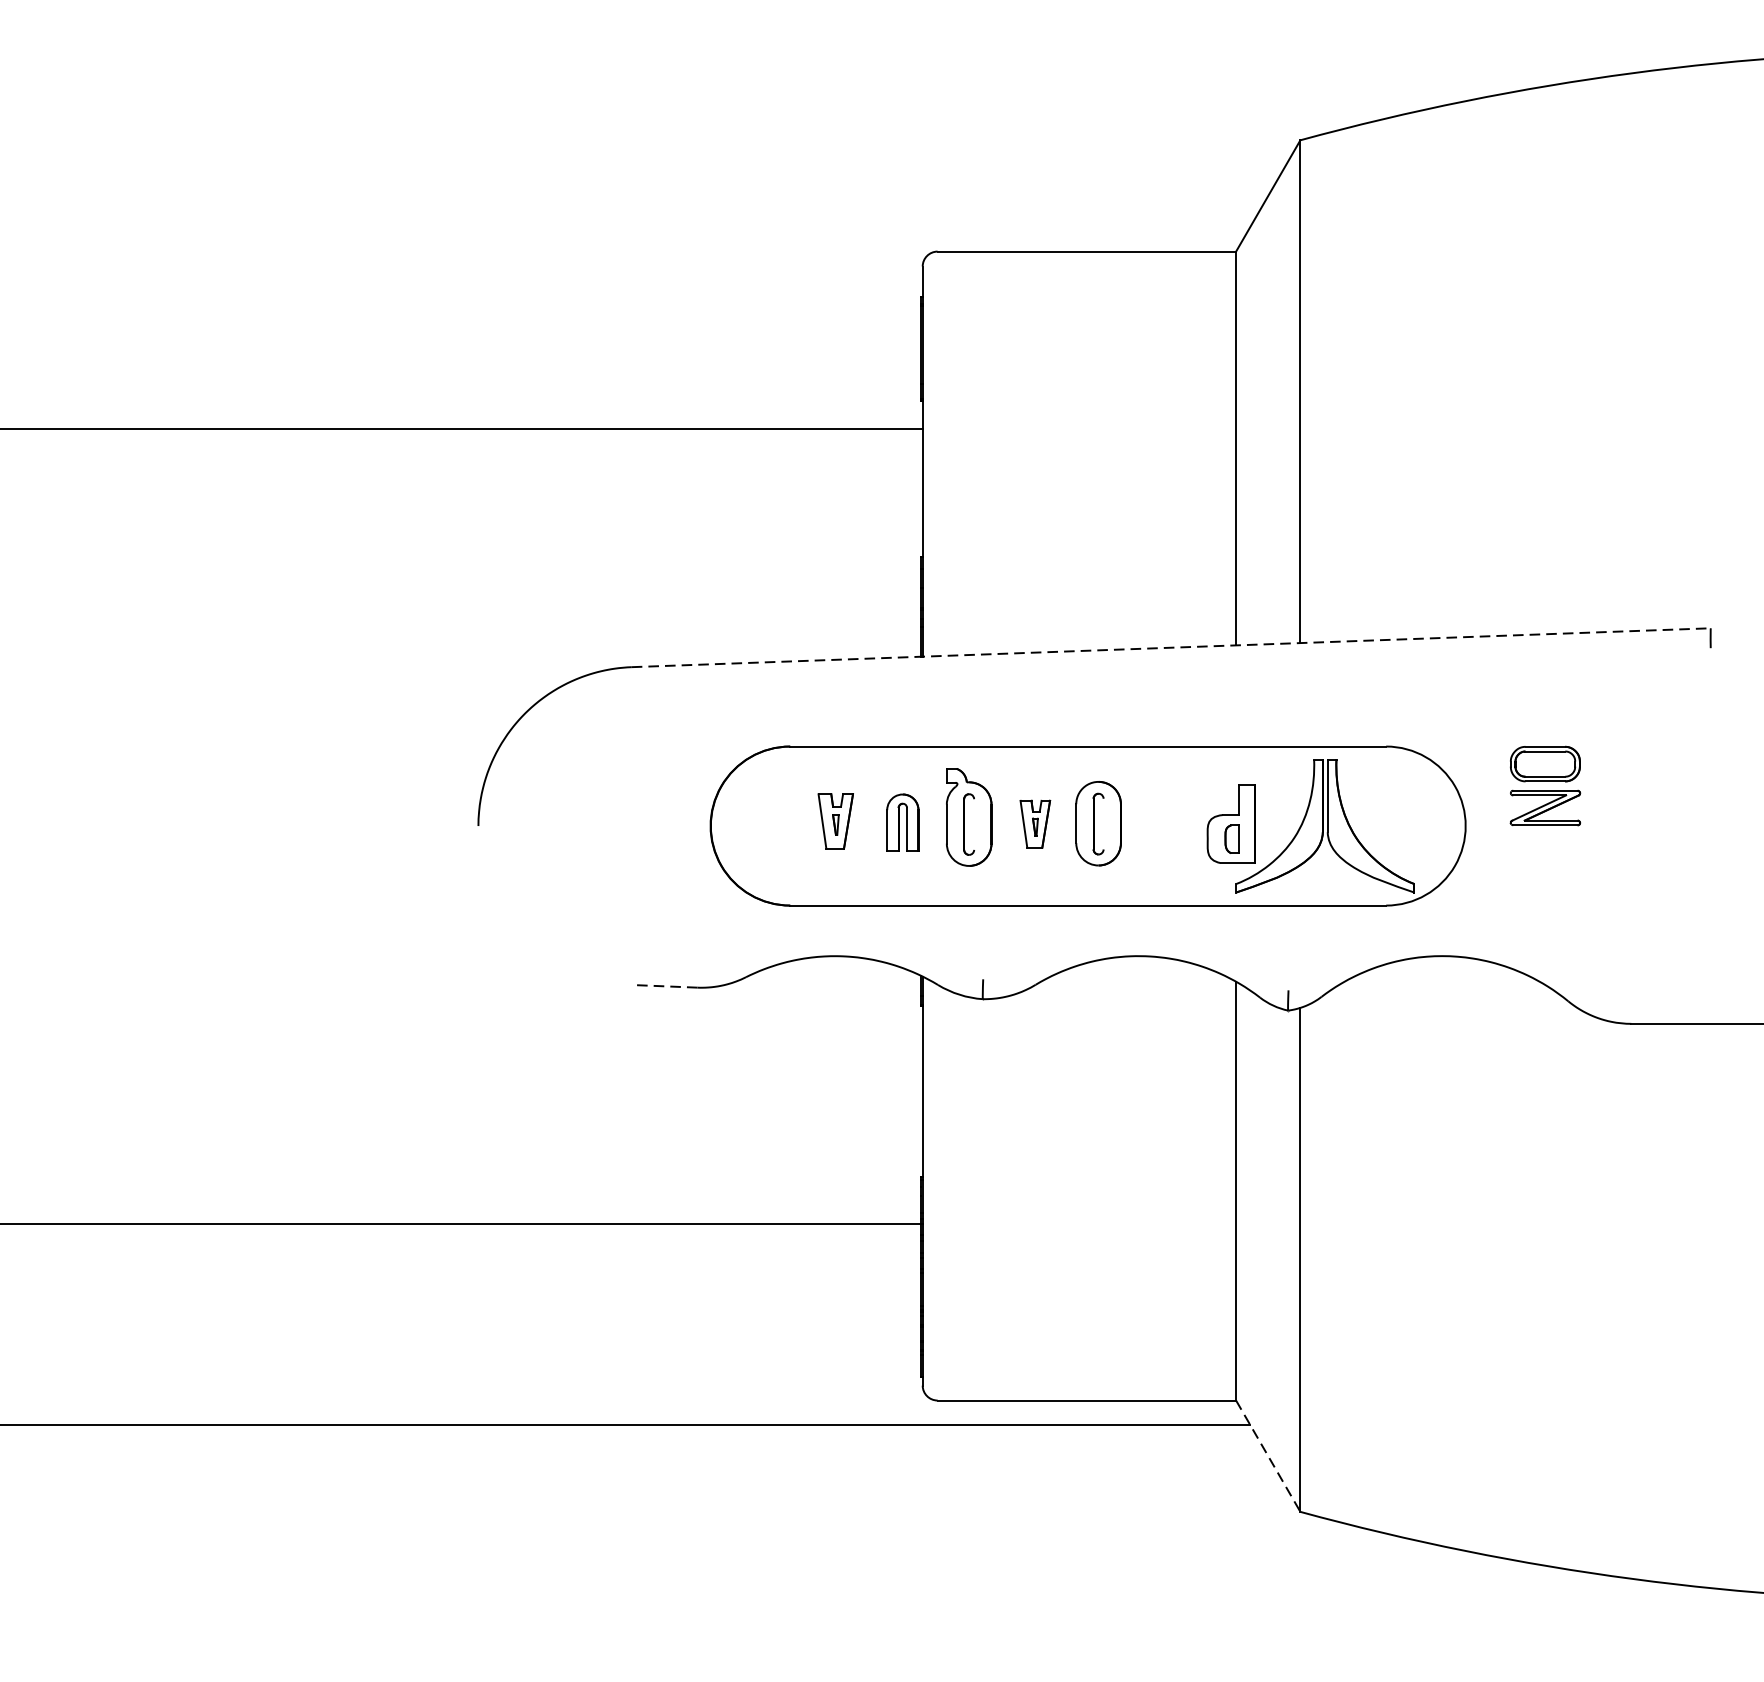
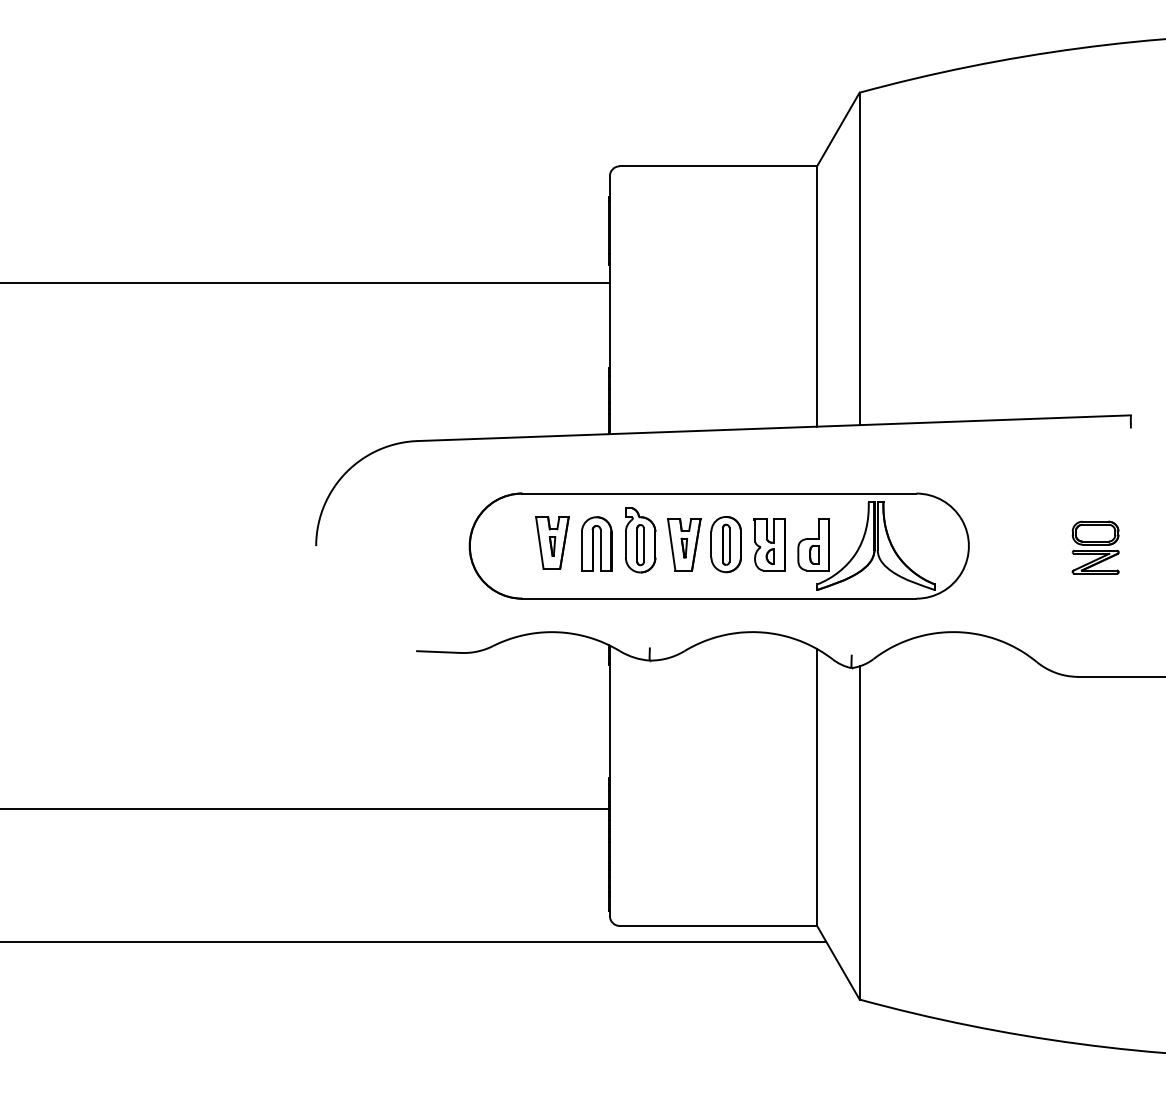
line: (1171, 648) -> (774, 428), dashed -> solid
part: (1545, 785) -> (1095, 547), moved
part: (835, 820) -> (552, 542), size x1.43
part: (902, 822) -> (596, 543), size x1.43
line: (973, 823) -> (643, 544), added
part: (1035, 823) -> (684, 544), size x1.67
line: (1103, 823) -> (729, 544), added
part: (1164, 823) -> (769, 544), added
line: (664, 986) -> (439, 652), dashed -> solid
line: (1268, 1457) -> (838, 963), dashed -> solid

